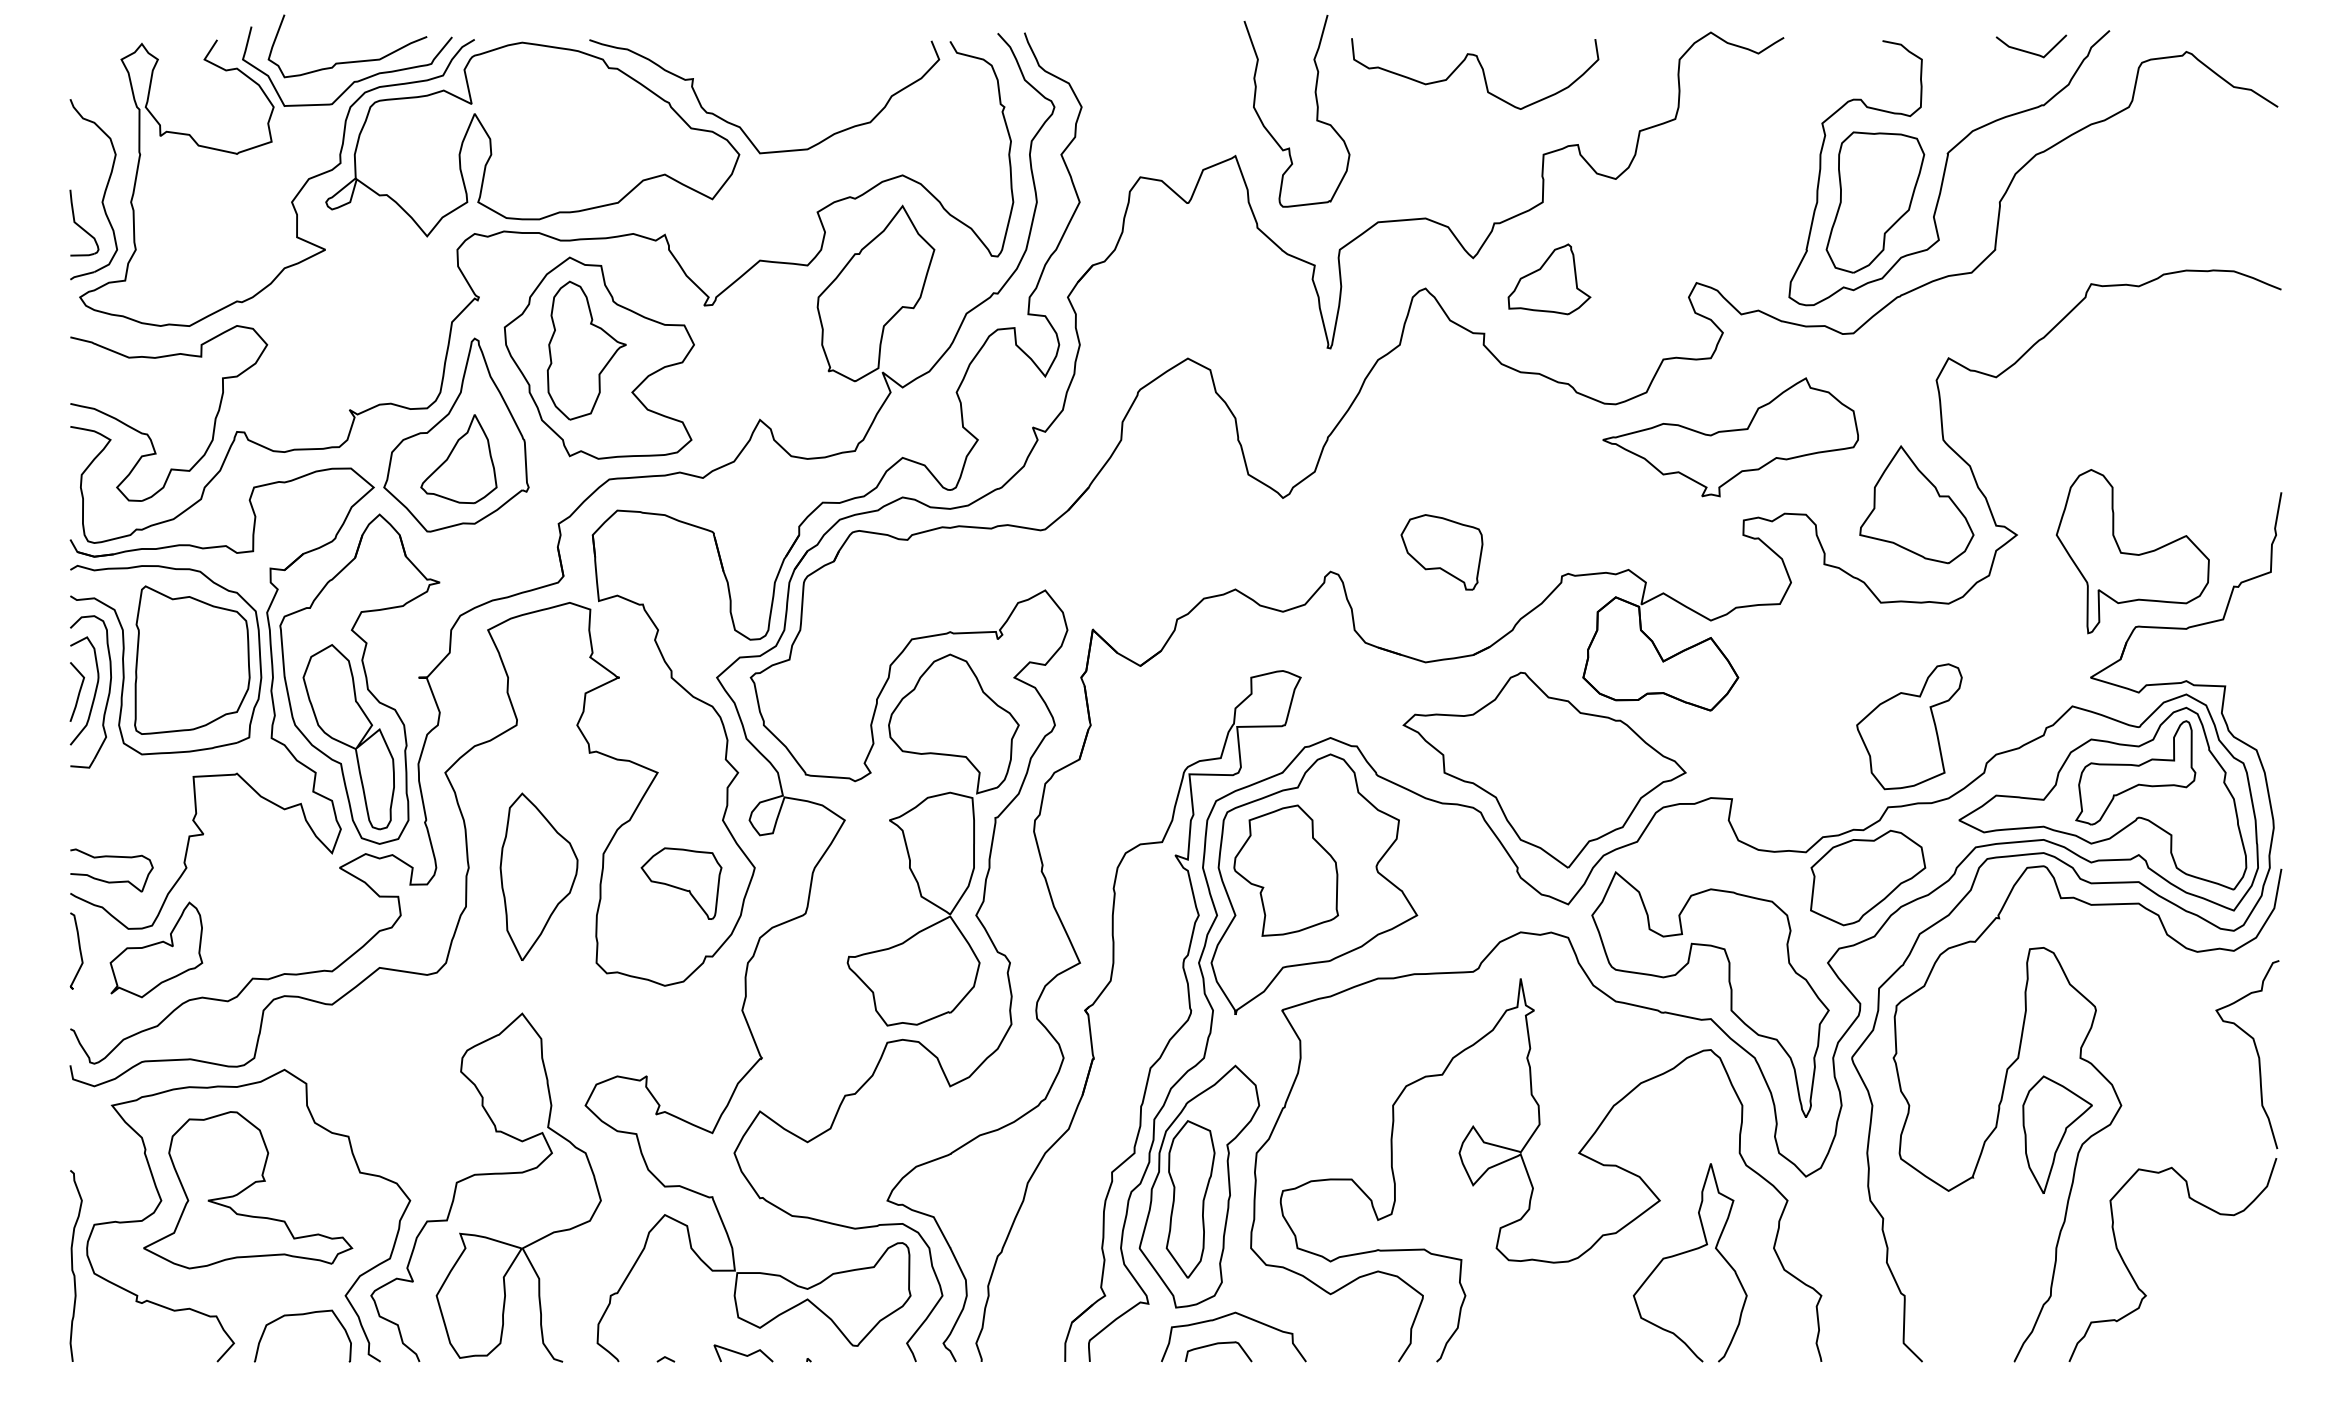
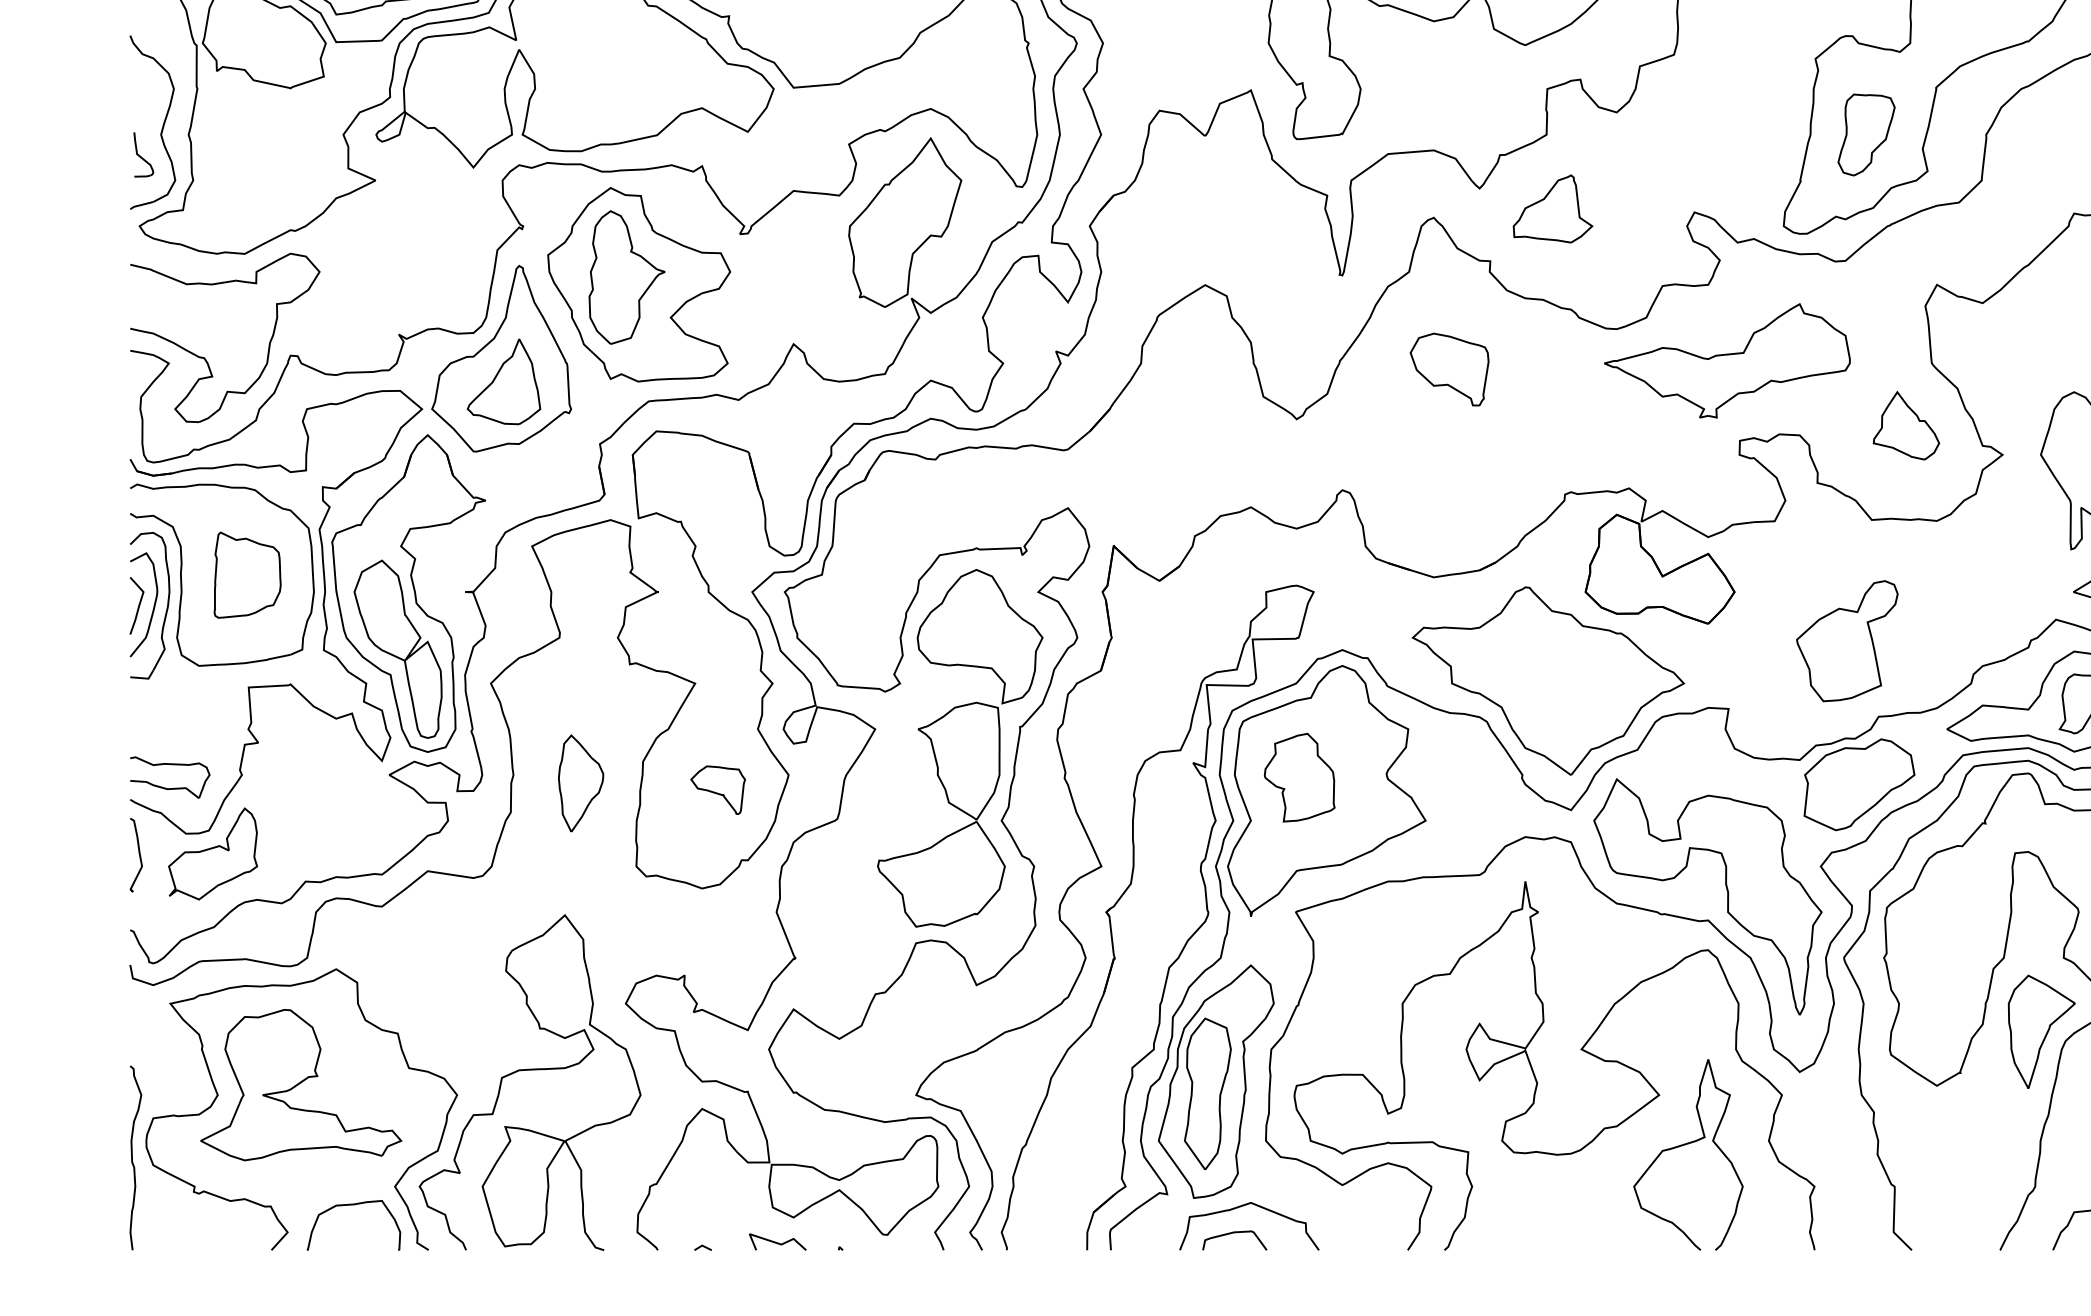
part: (1875, 202) -> (1866, 135), size x0.6
part: (84, 222) -> (143, 154), size x0.7
part: (1916, 504) -> (1906, 425), size x0.6
part: (1441, 552) -> (1449, 369), moved
part: (192, 659) -> (247, 574), size x0.6
part: (1909, 726) -> (1847, 640), moved
part: (1285, 870) -> (1299, 777), size x0.7
part: (538, 876) -> (580, 783), size x0.6
part: (681, 883) -> (718, 790), size x0.7

